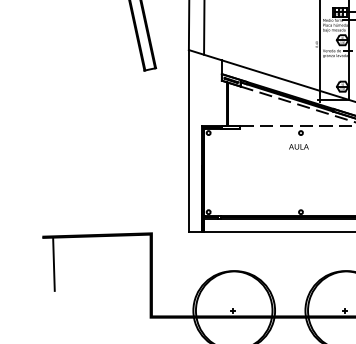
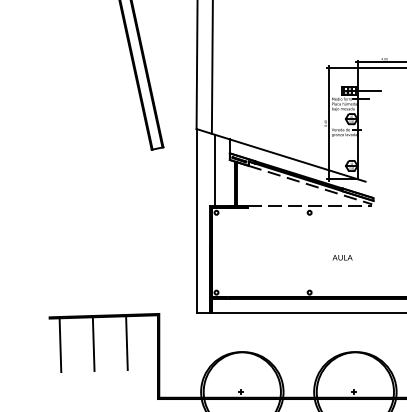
line: (207, 91) -> (215, 170), added
text: (298, 146) -> (342, 257), moved
line: (119, 262) -> (126, 343), added
line: (86, 263) -> (93, 344), added

